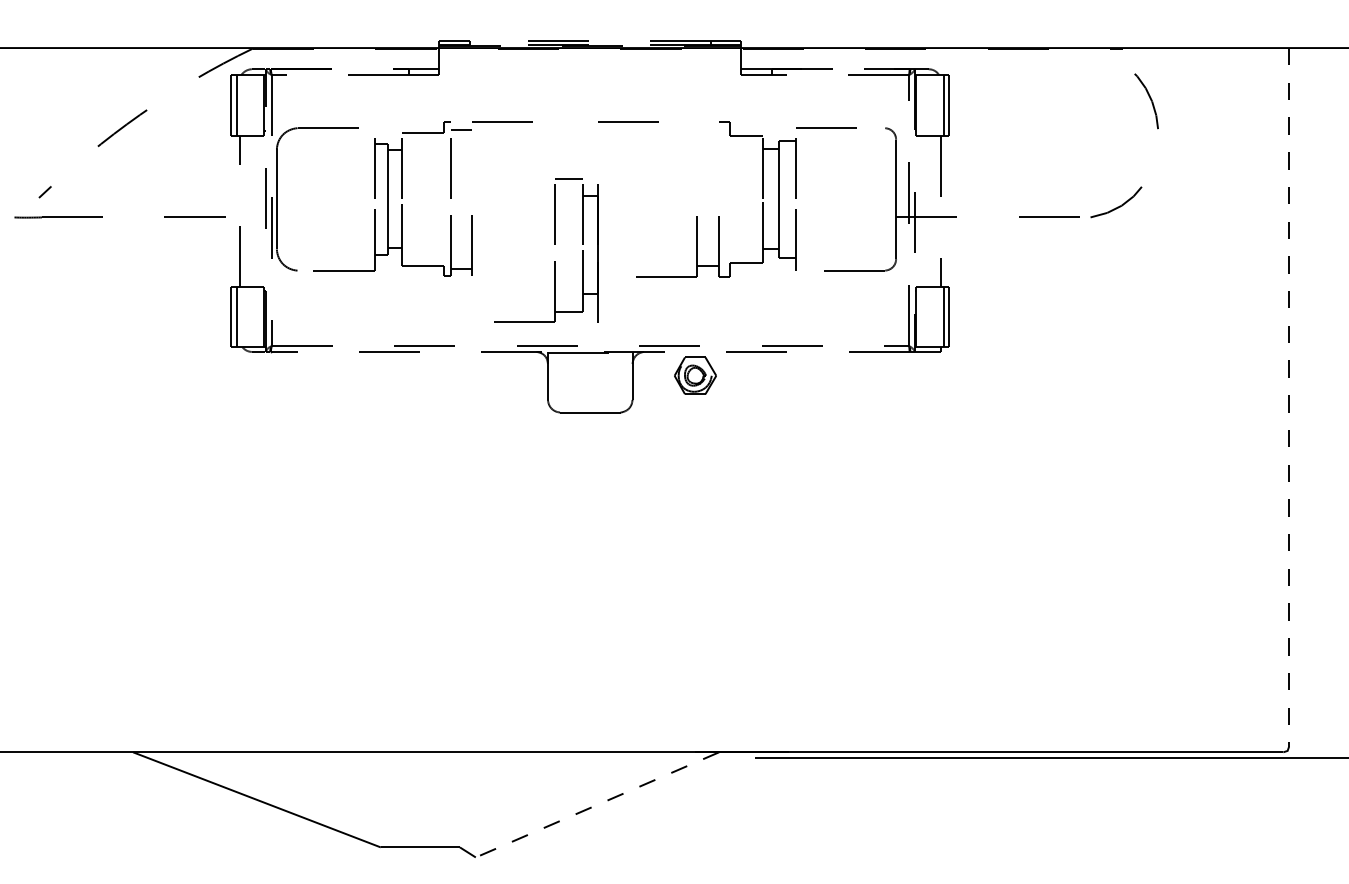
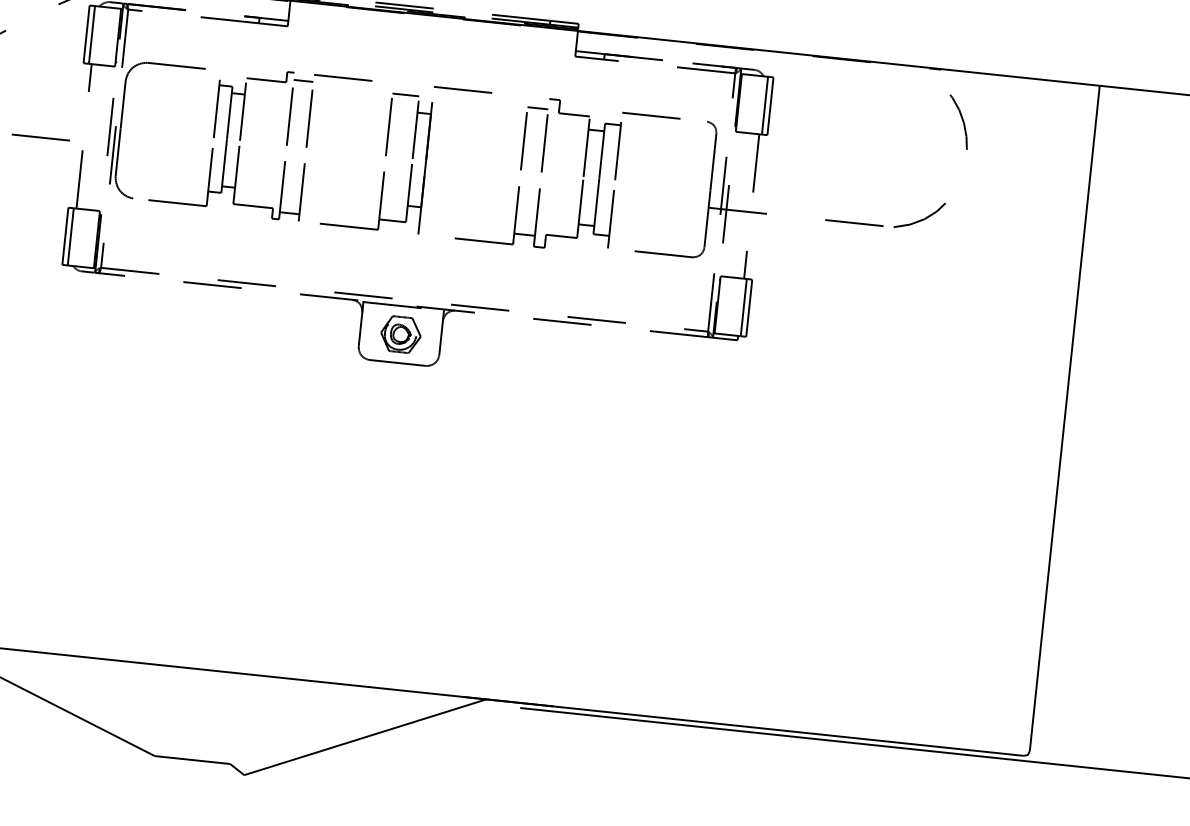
part: (697, 165) -> (524, 138), added
line: (471, 168) -> (309, 118), added
part: (554, 244) -> (385, 155), moved
part: (695, 375) -> (401, 334), moved
line: (1289, 397) -> (1065, 418), dashed -> solid
line: (597, 804) -> (365, 736), dashed -> solid

